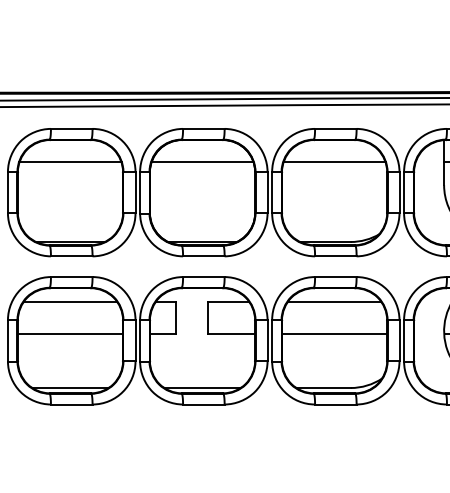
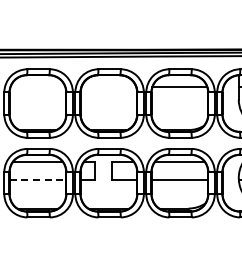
line: (69, 162) -> (37, 87), removed
line: (201, 162) -> (108, 87), removed
line: (71, 333) -> (38, 179), solid -> dashed

